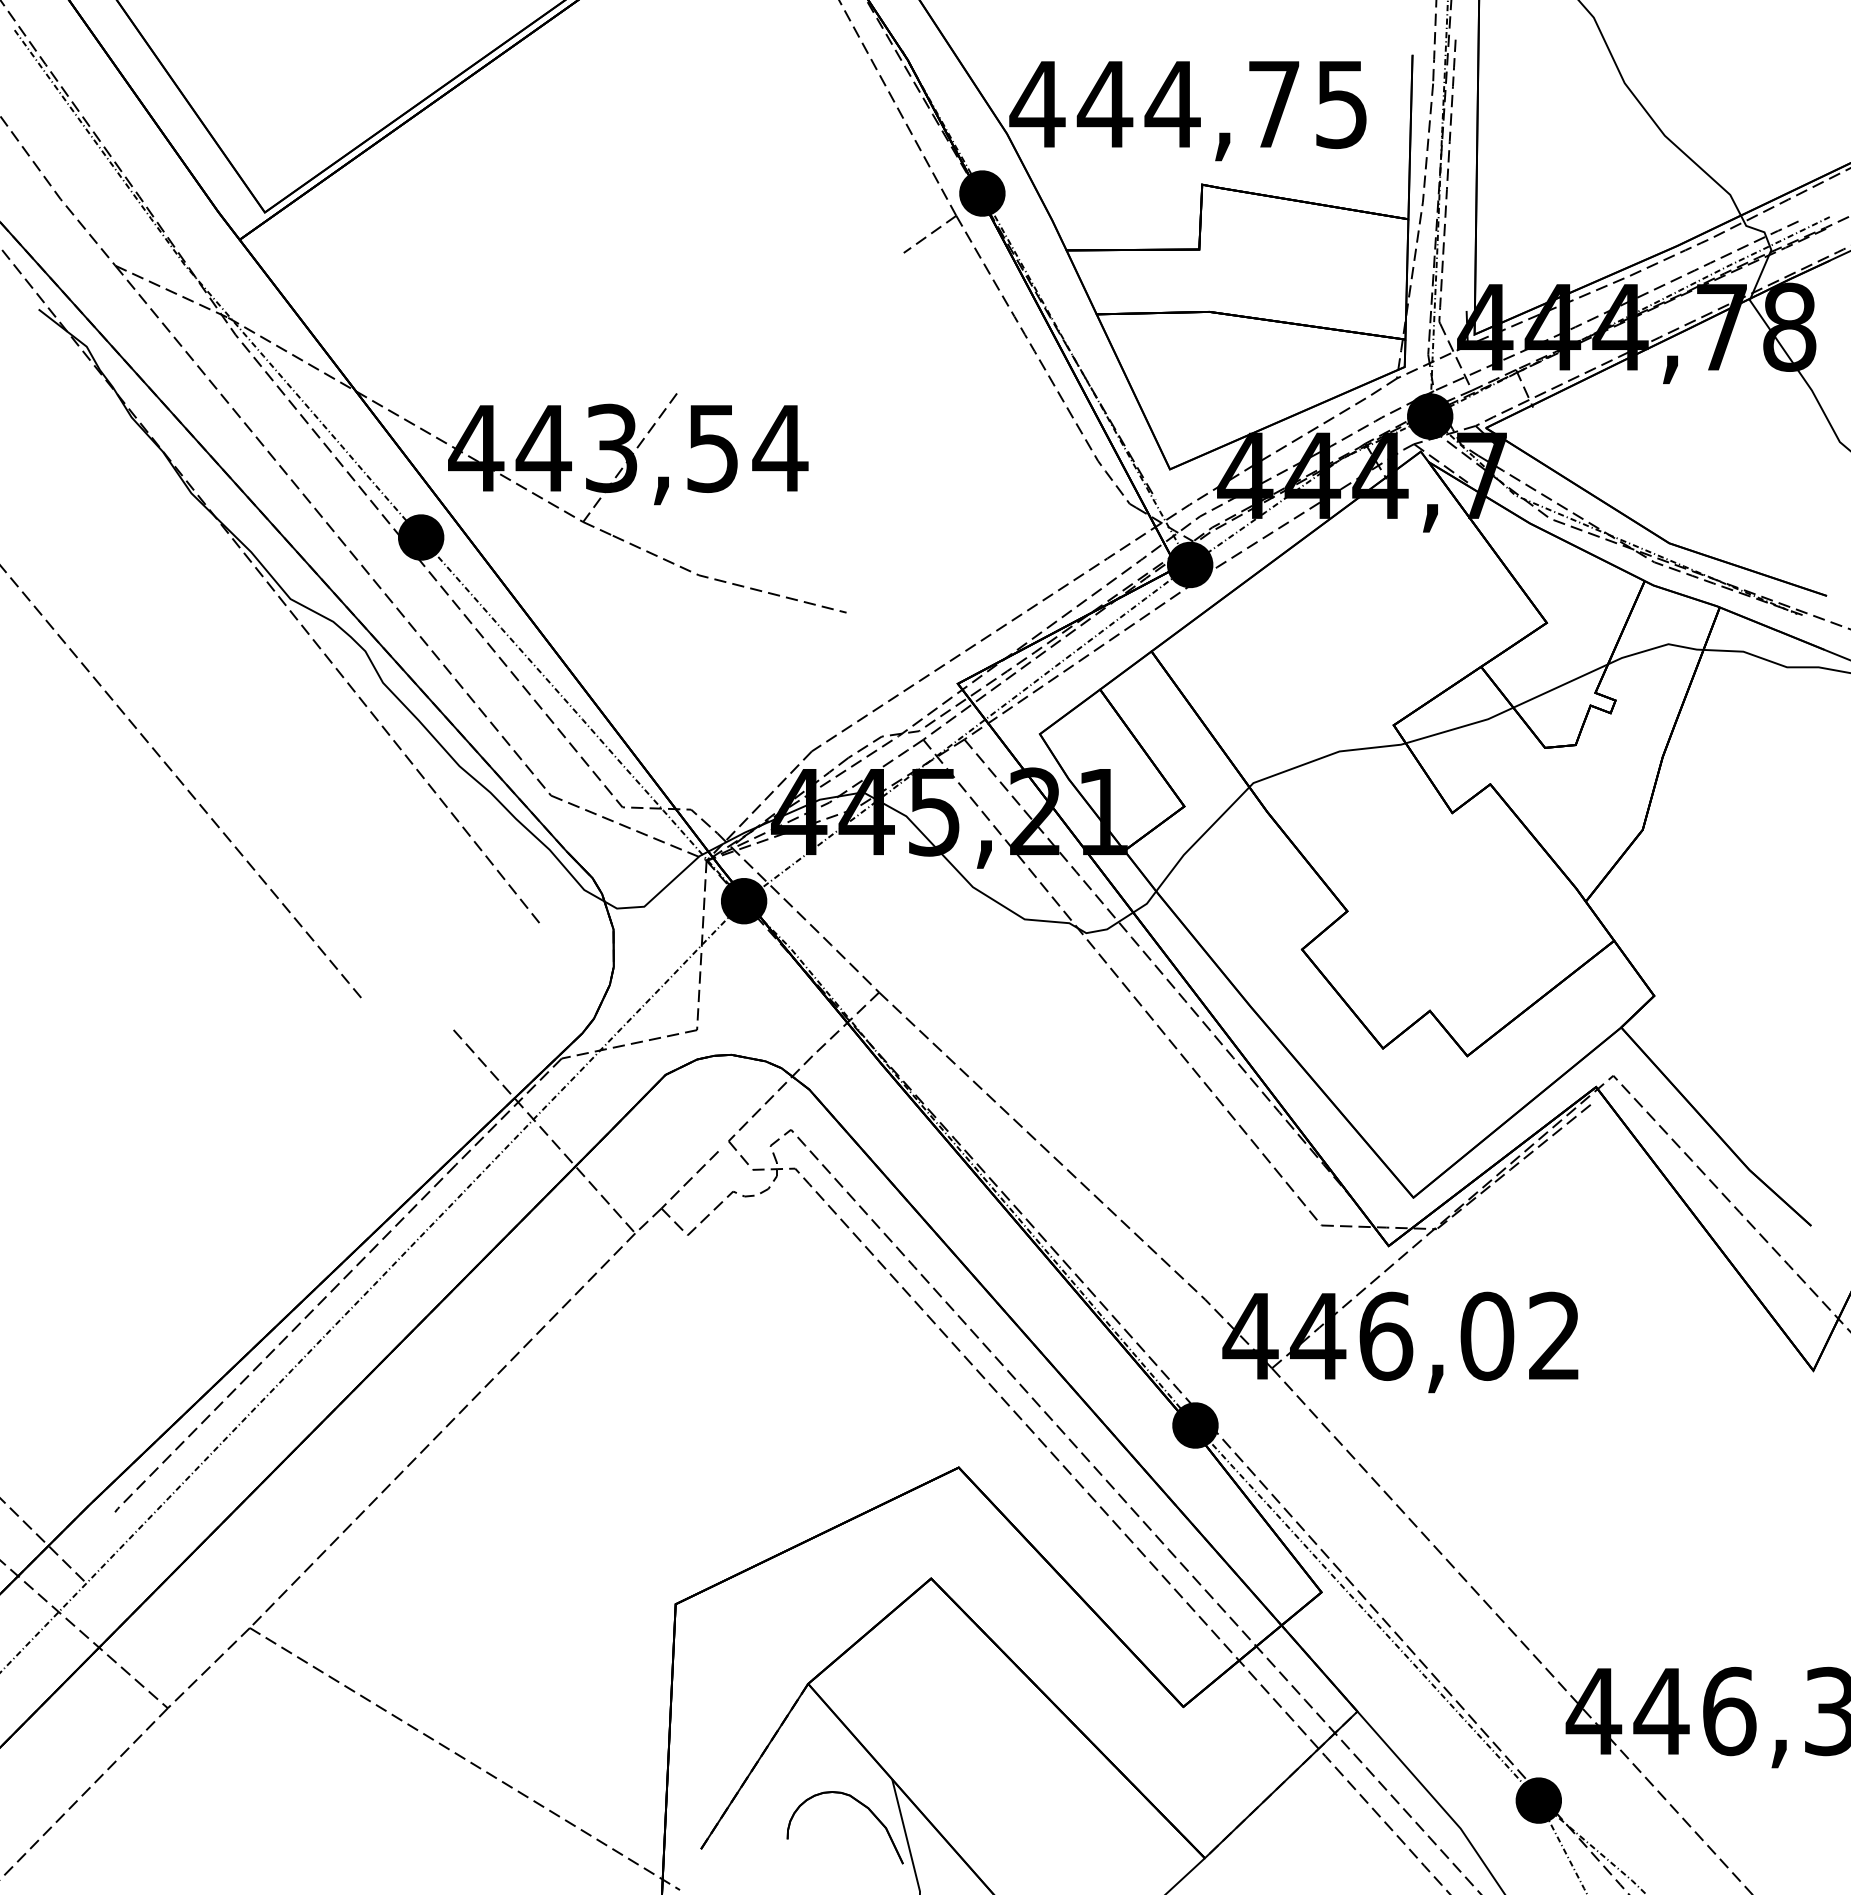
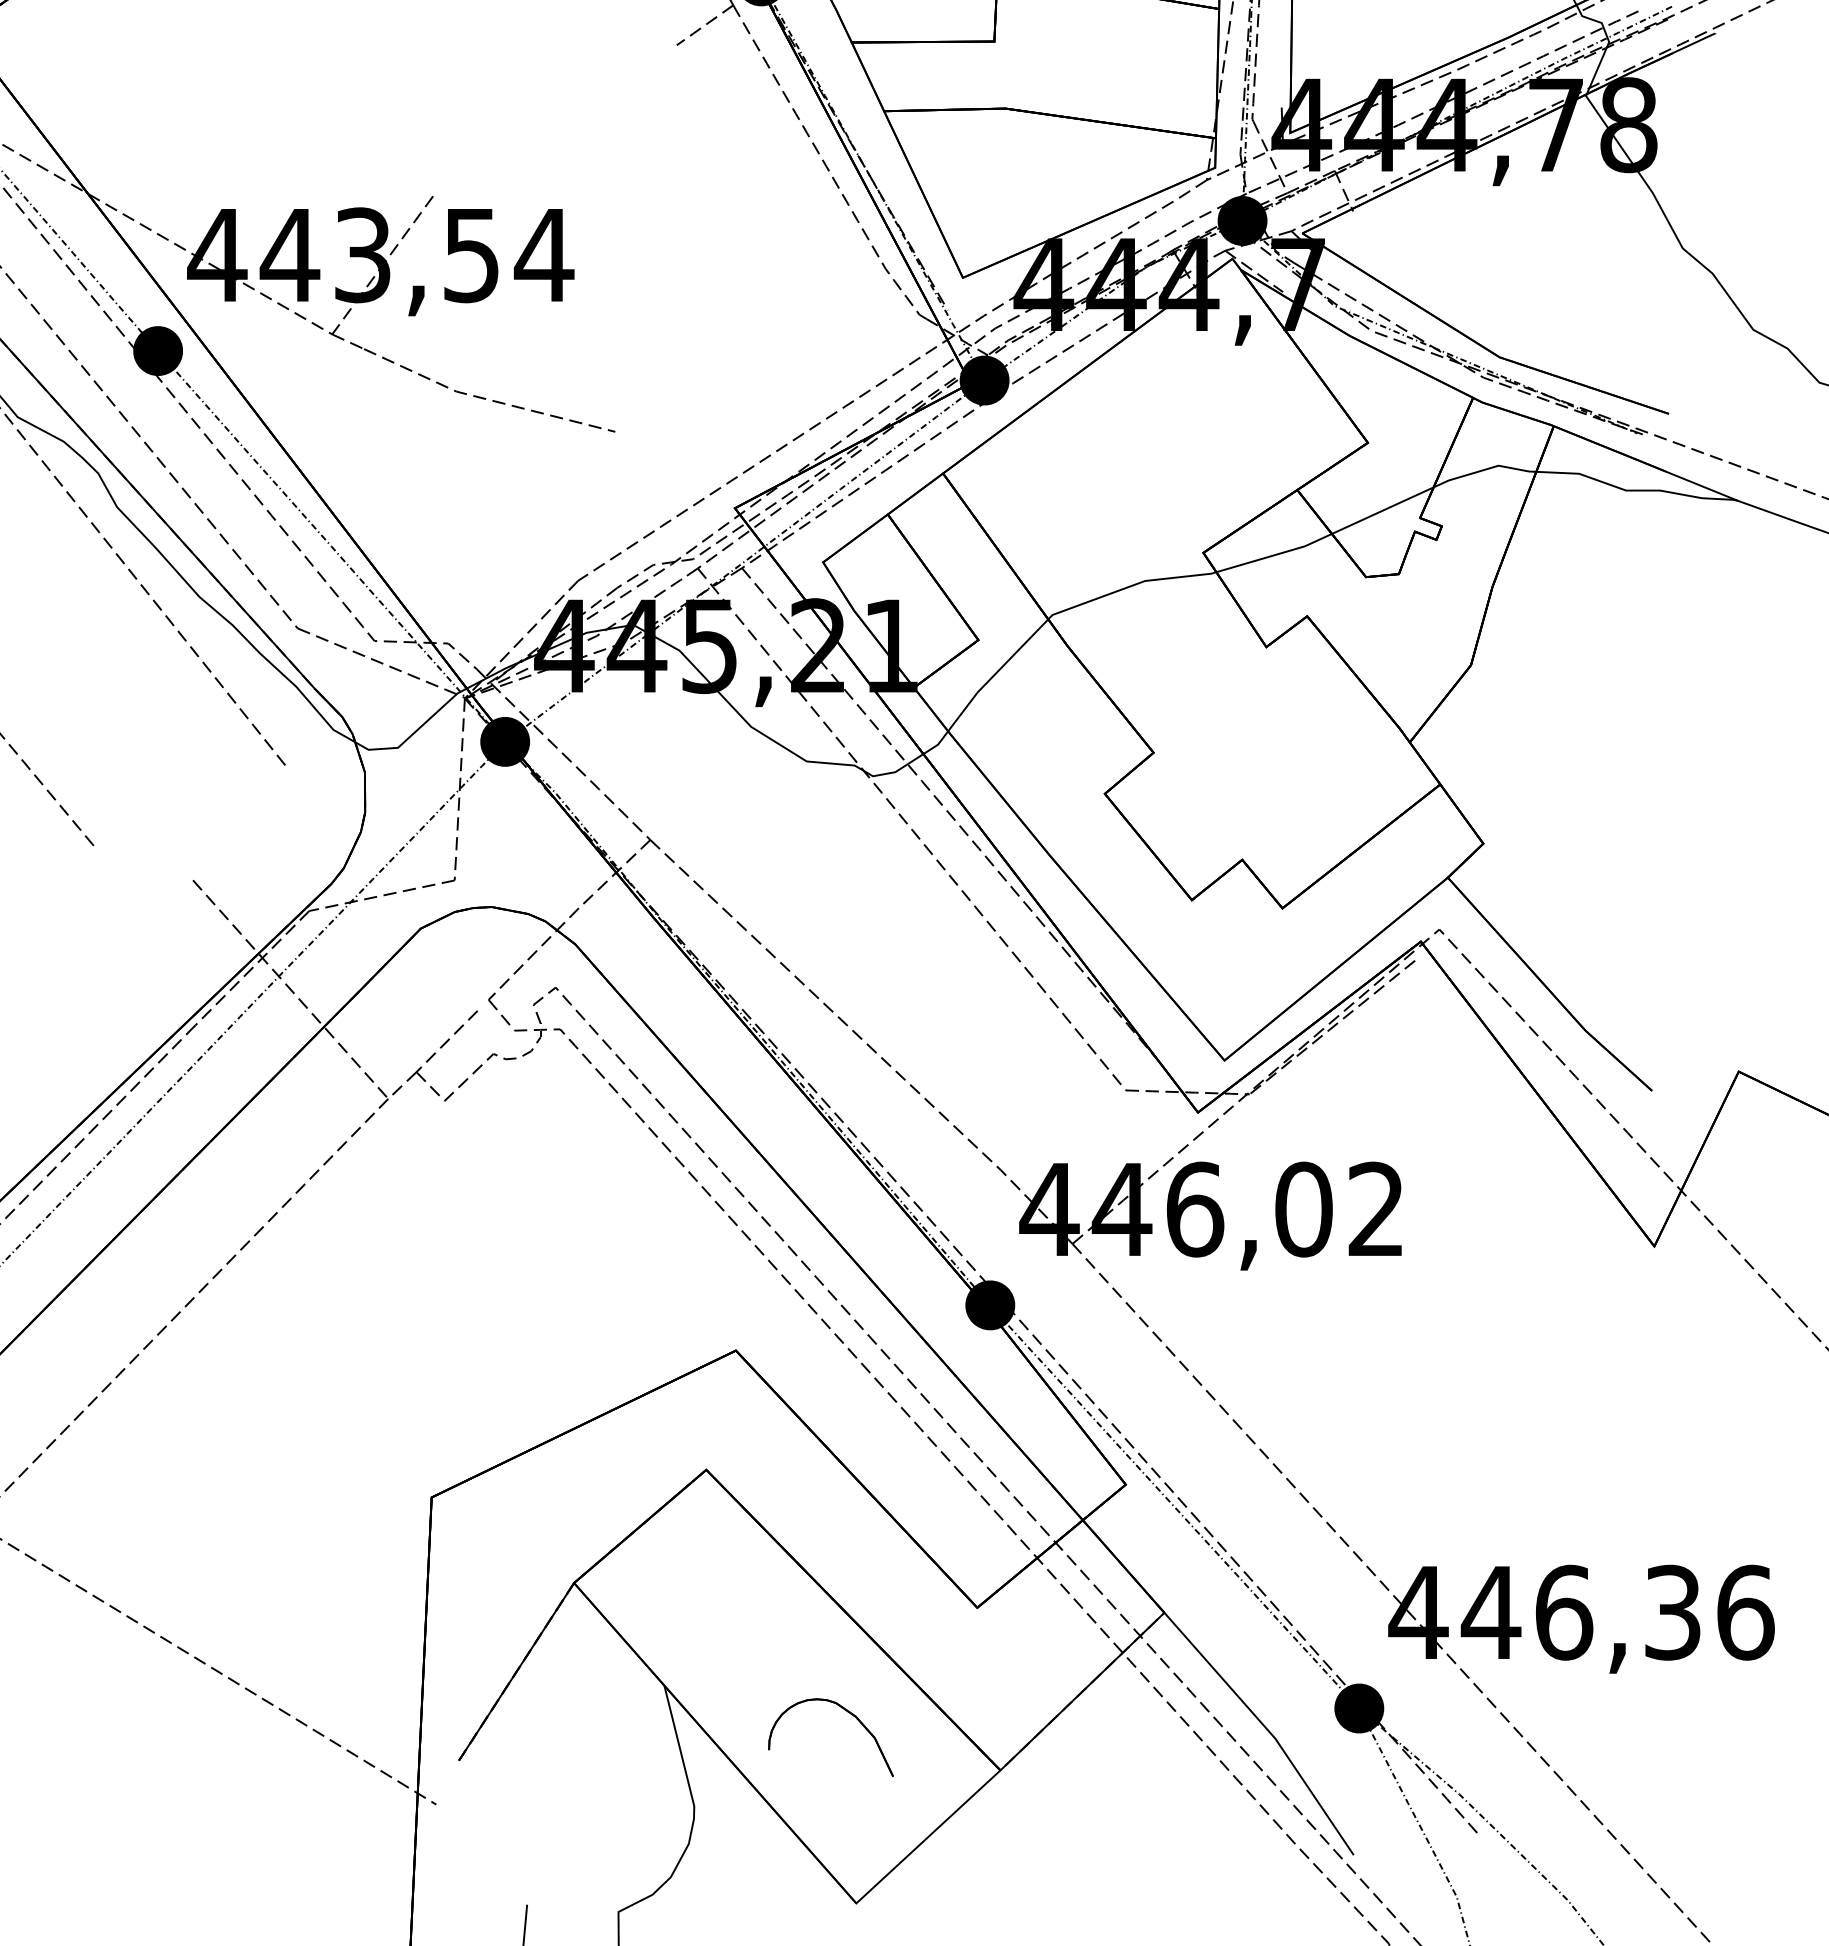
part: (860, 1804) -> (847, 1712), moved

